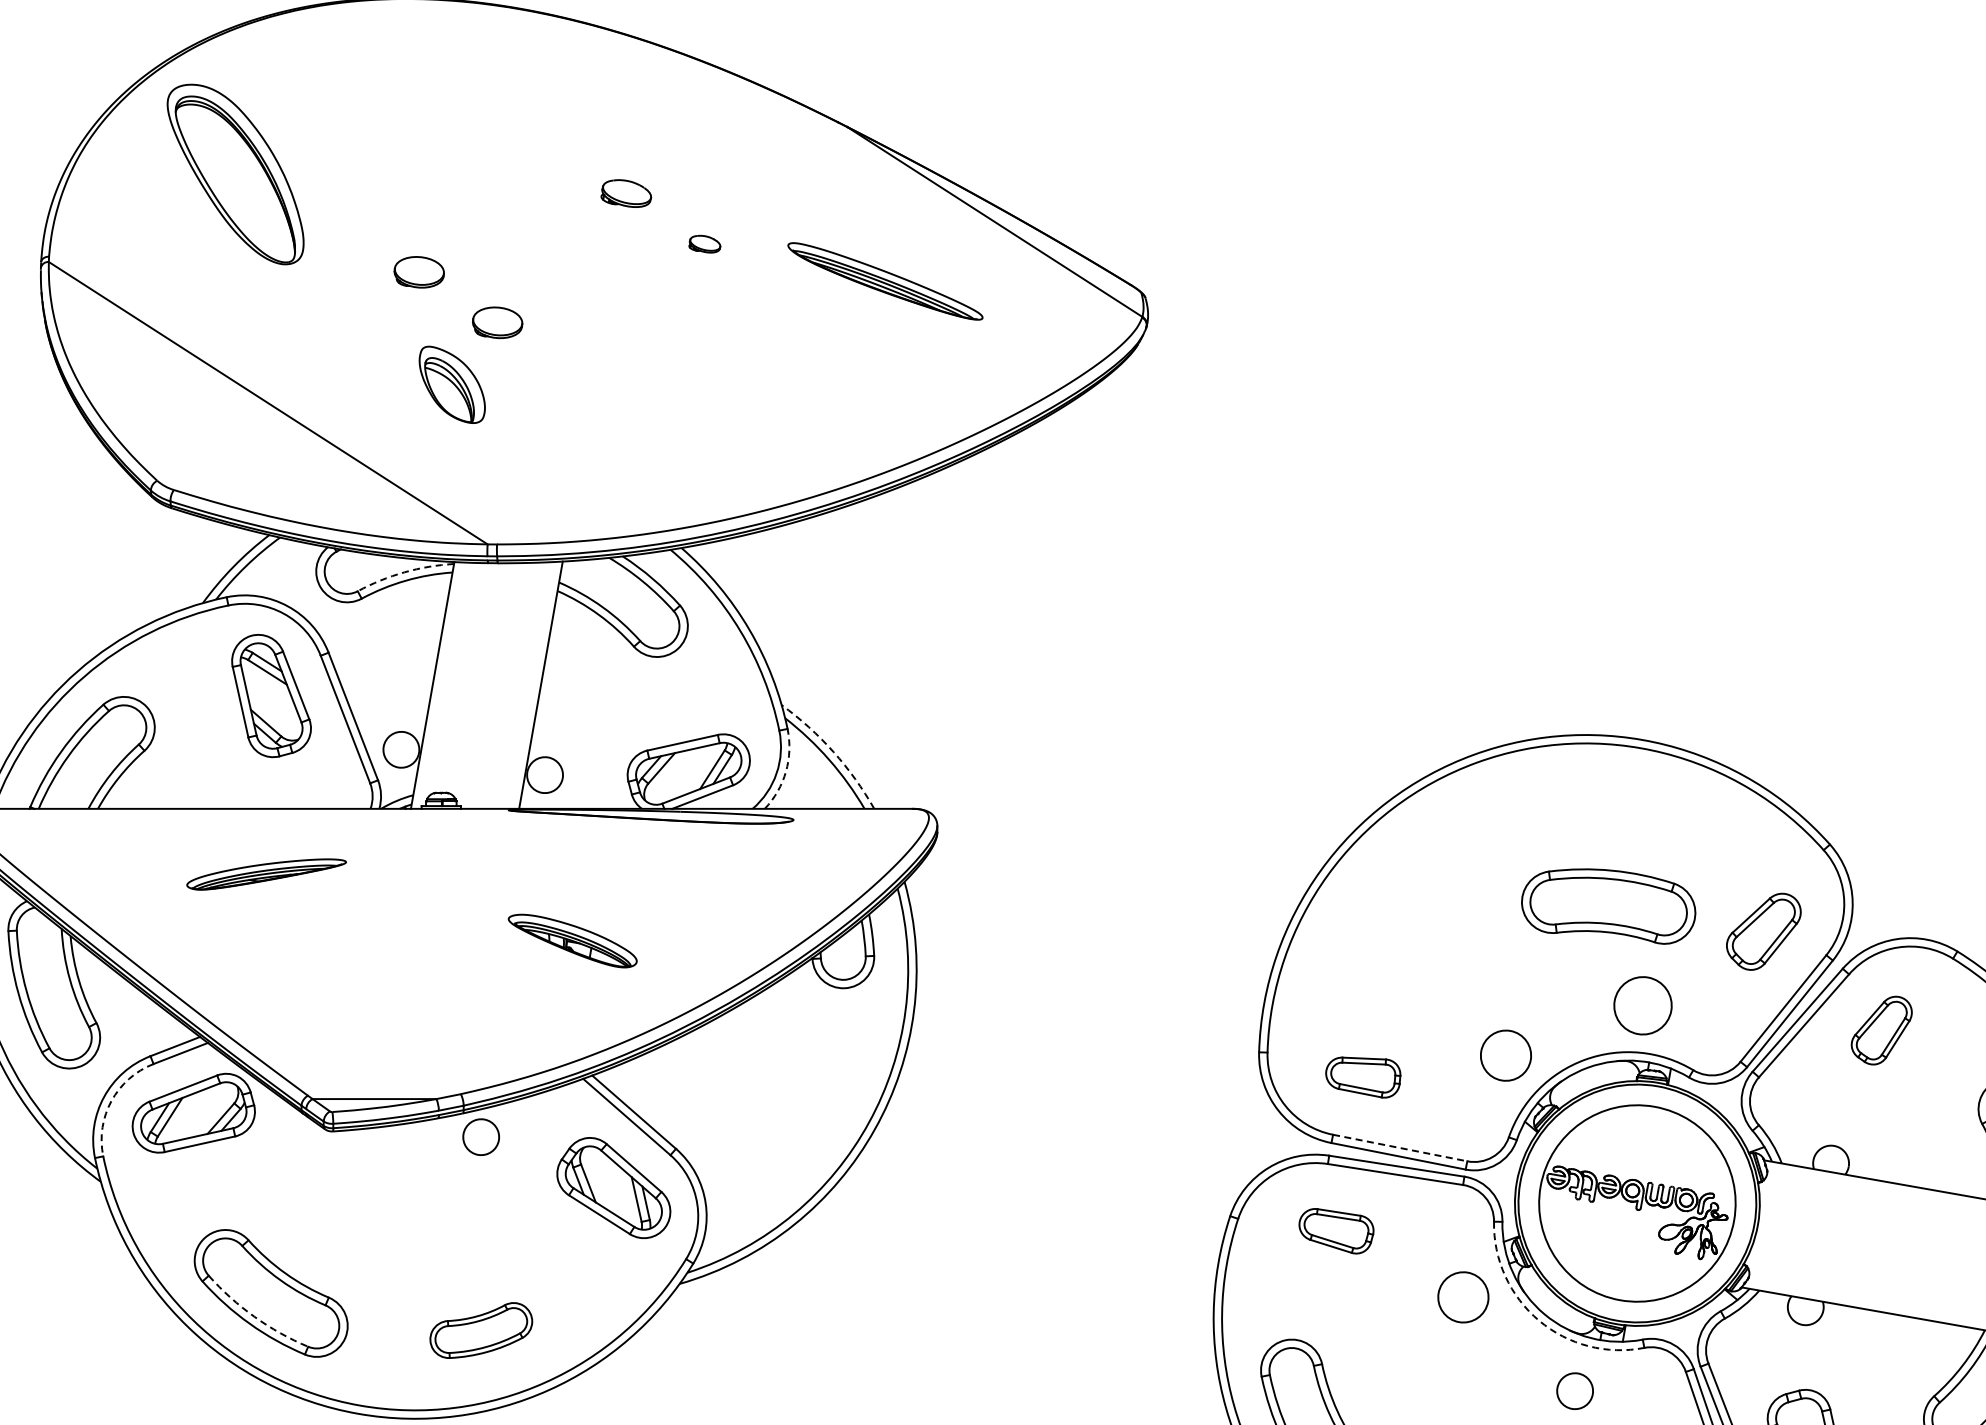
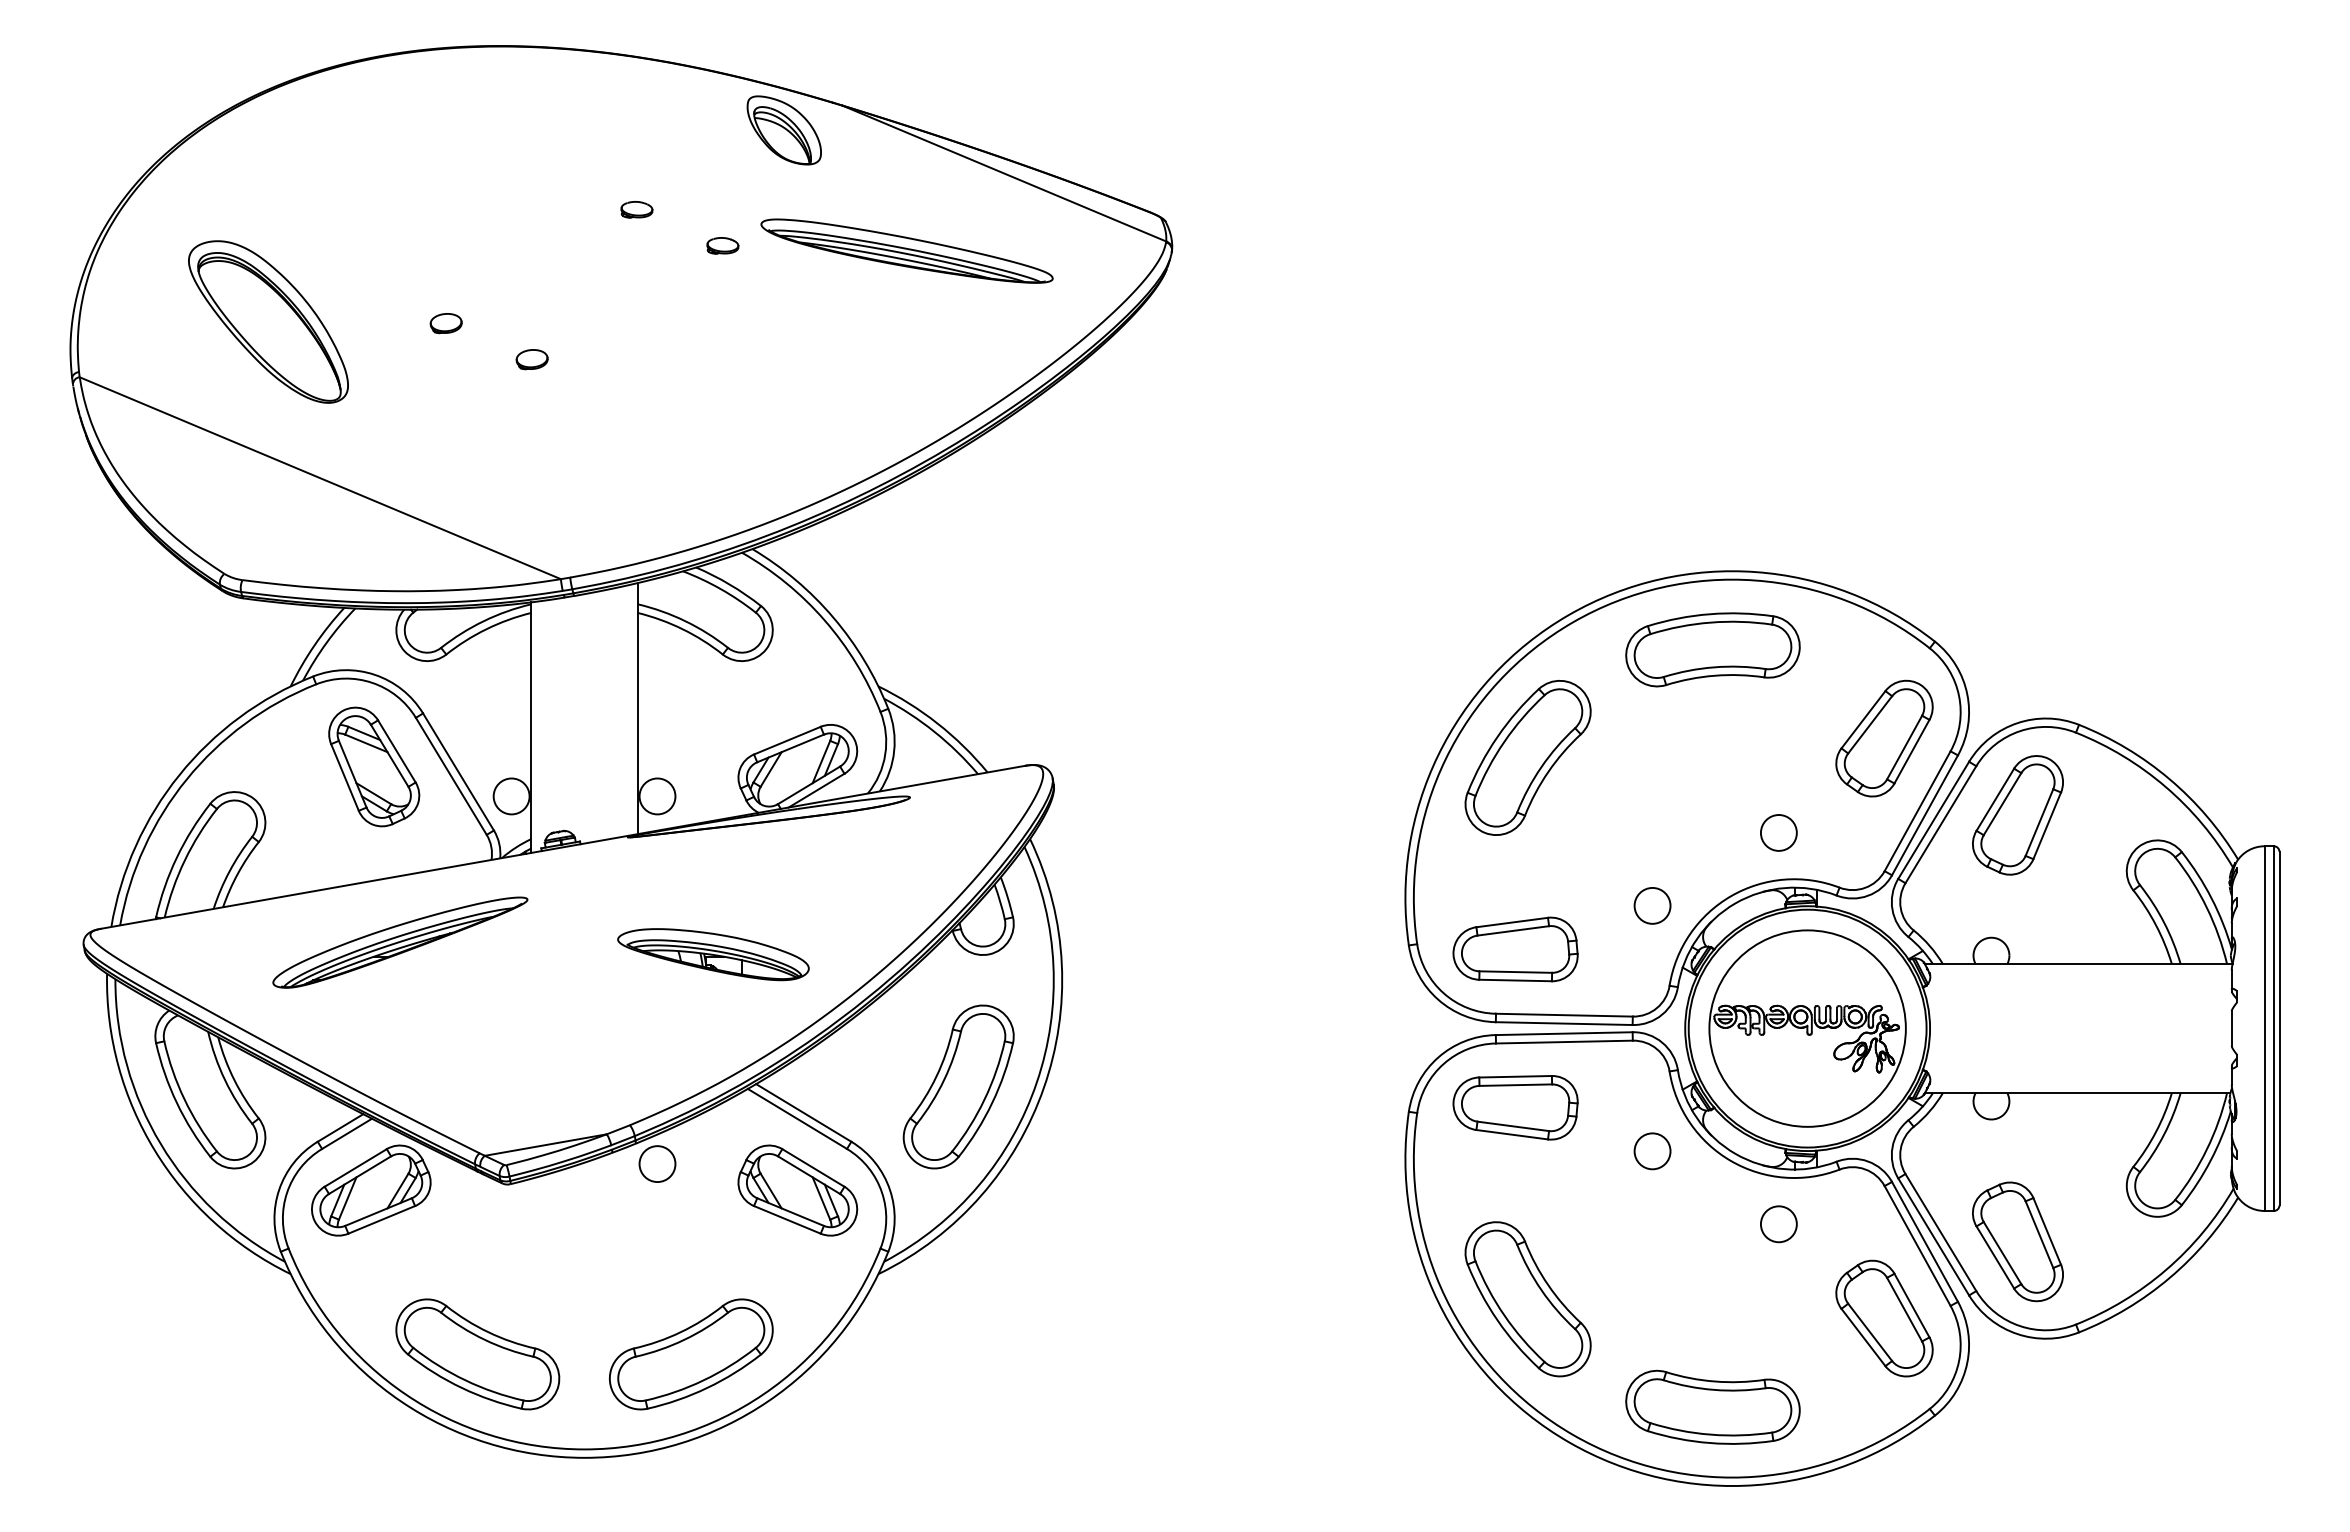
part: (235, 173) -> (268, 321), moved
part: (626, 193) -> (636, 209), size x0.62
part: (418, 272) -> (445, 323), size x0.62
part: (885, 280) -> (906, 250), size x1.43
part: (496, 322) -> (531, 359), size x0.62
part: (451, 385) -> (783, 130), moved
arc: (404, 572) -> (483, 621), dashed -> solid
arc: (833, 751) -> (937, 723), dashed -> solid
arc: (786, 772) -> (894, 751), dashed -> solid
part: (266, 874) -> (400, 942), size x1.67
part: (1408, 887) -> (1527, 757), added
part: (1608, 905) -> (1712, 649), moved
part: (1763, 931) -> (1884, 738), size x1.43
part: (572, 940) -> (713, 954), size x1.43
circle: (1642, 1005) -> (1778, 832), size x0.62
part: (1881, 1030) -> (2017, 815), size x1.67
circle: (1505, 1055) -> (1652, 905), size x0.71
part: (1363, 1074) -> (1515, 949), size x1.67
arc: (111, 1100) -> (287, 1192), dashed -> solid
part: (791, 1113) -> (958, 1086), added
line: (1400, 1148) -> (1564, 1015), dashed -> solid
part: (1335, 1230) -> (1515, 1107), size x1.67
circle: (1463, 1297) -> (1652, 1151), size x0.71
arc: (254, 1316) -> (465, 1380), dashed -> solid
arc: (1539, 1321) -> (1731, 1161), dashed -> solid
part: (480, 1330) -> (690, 1354), size x1.67

